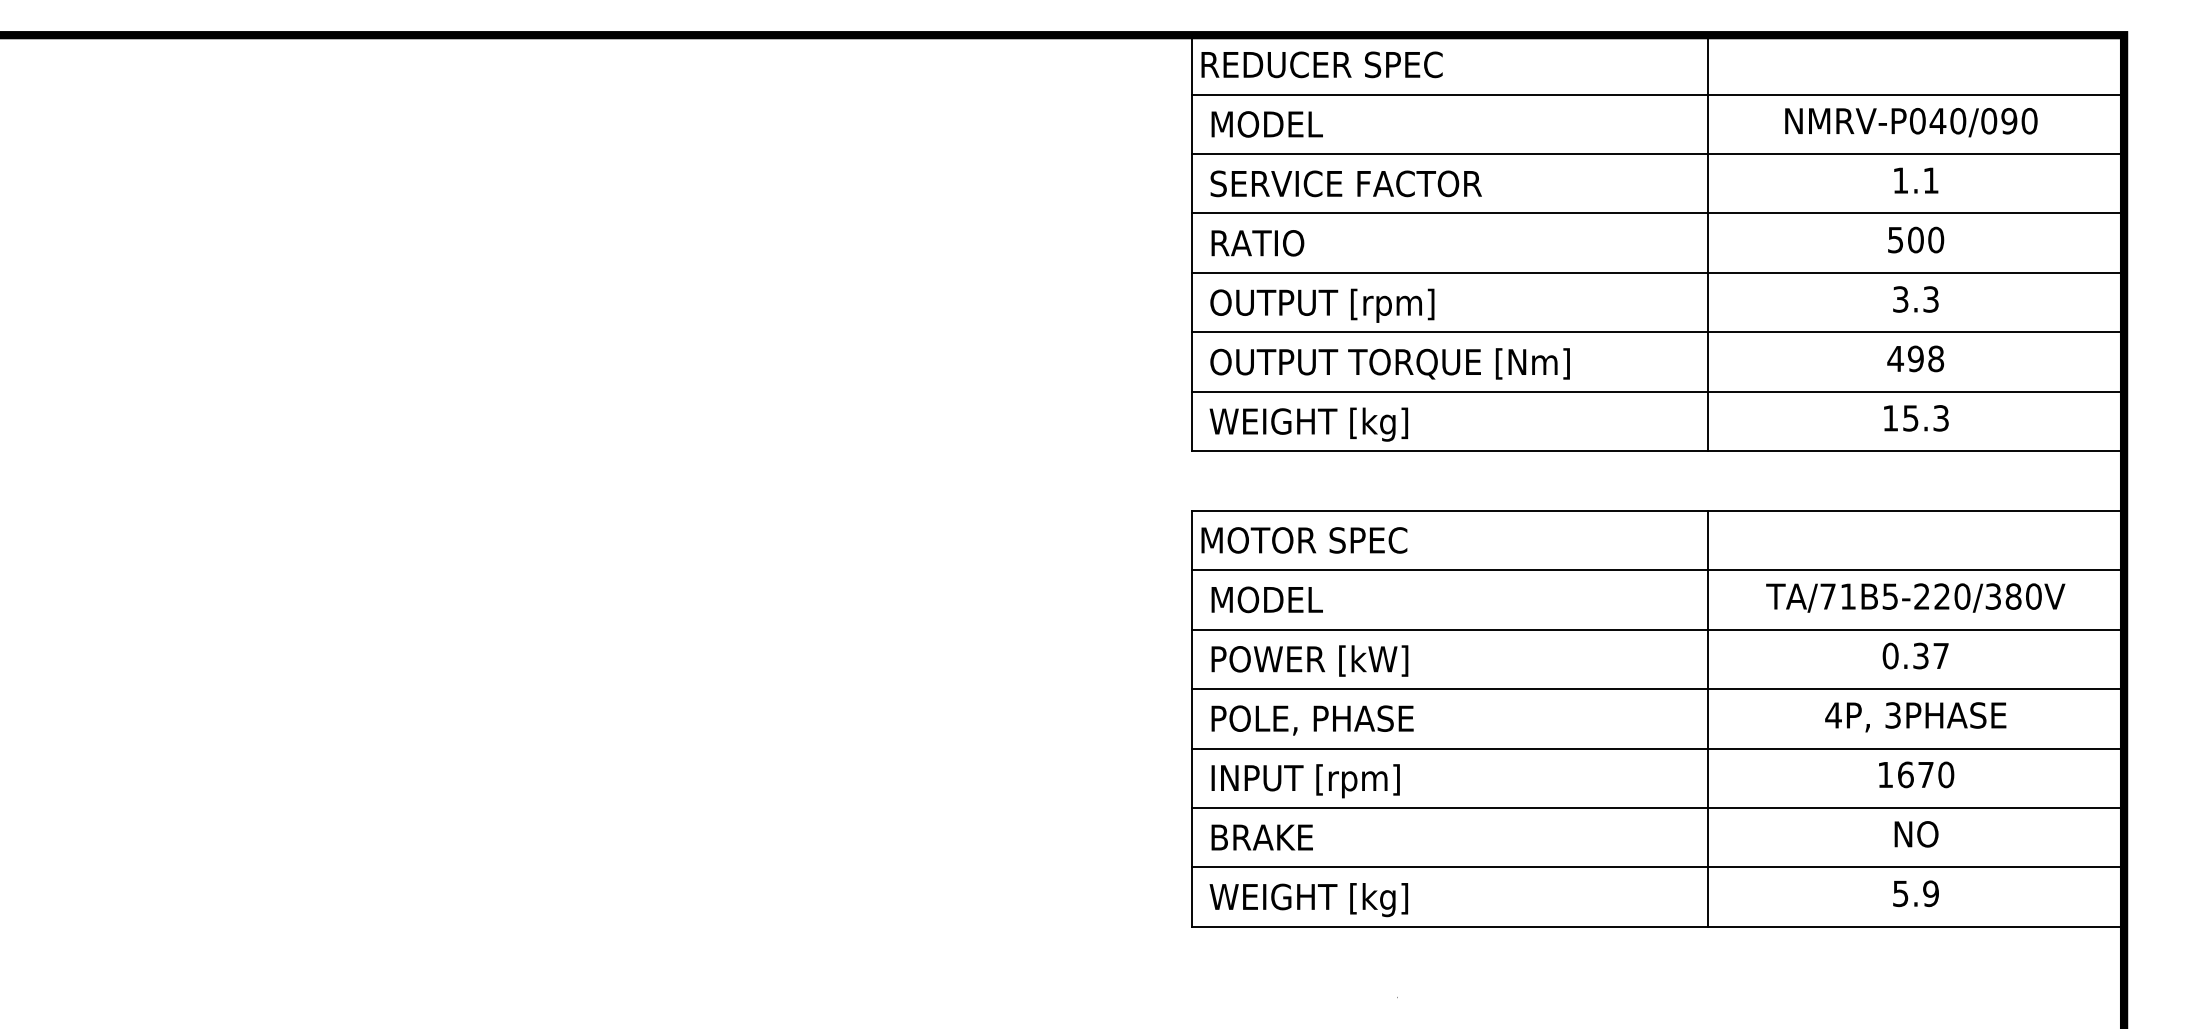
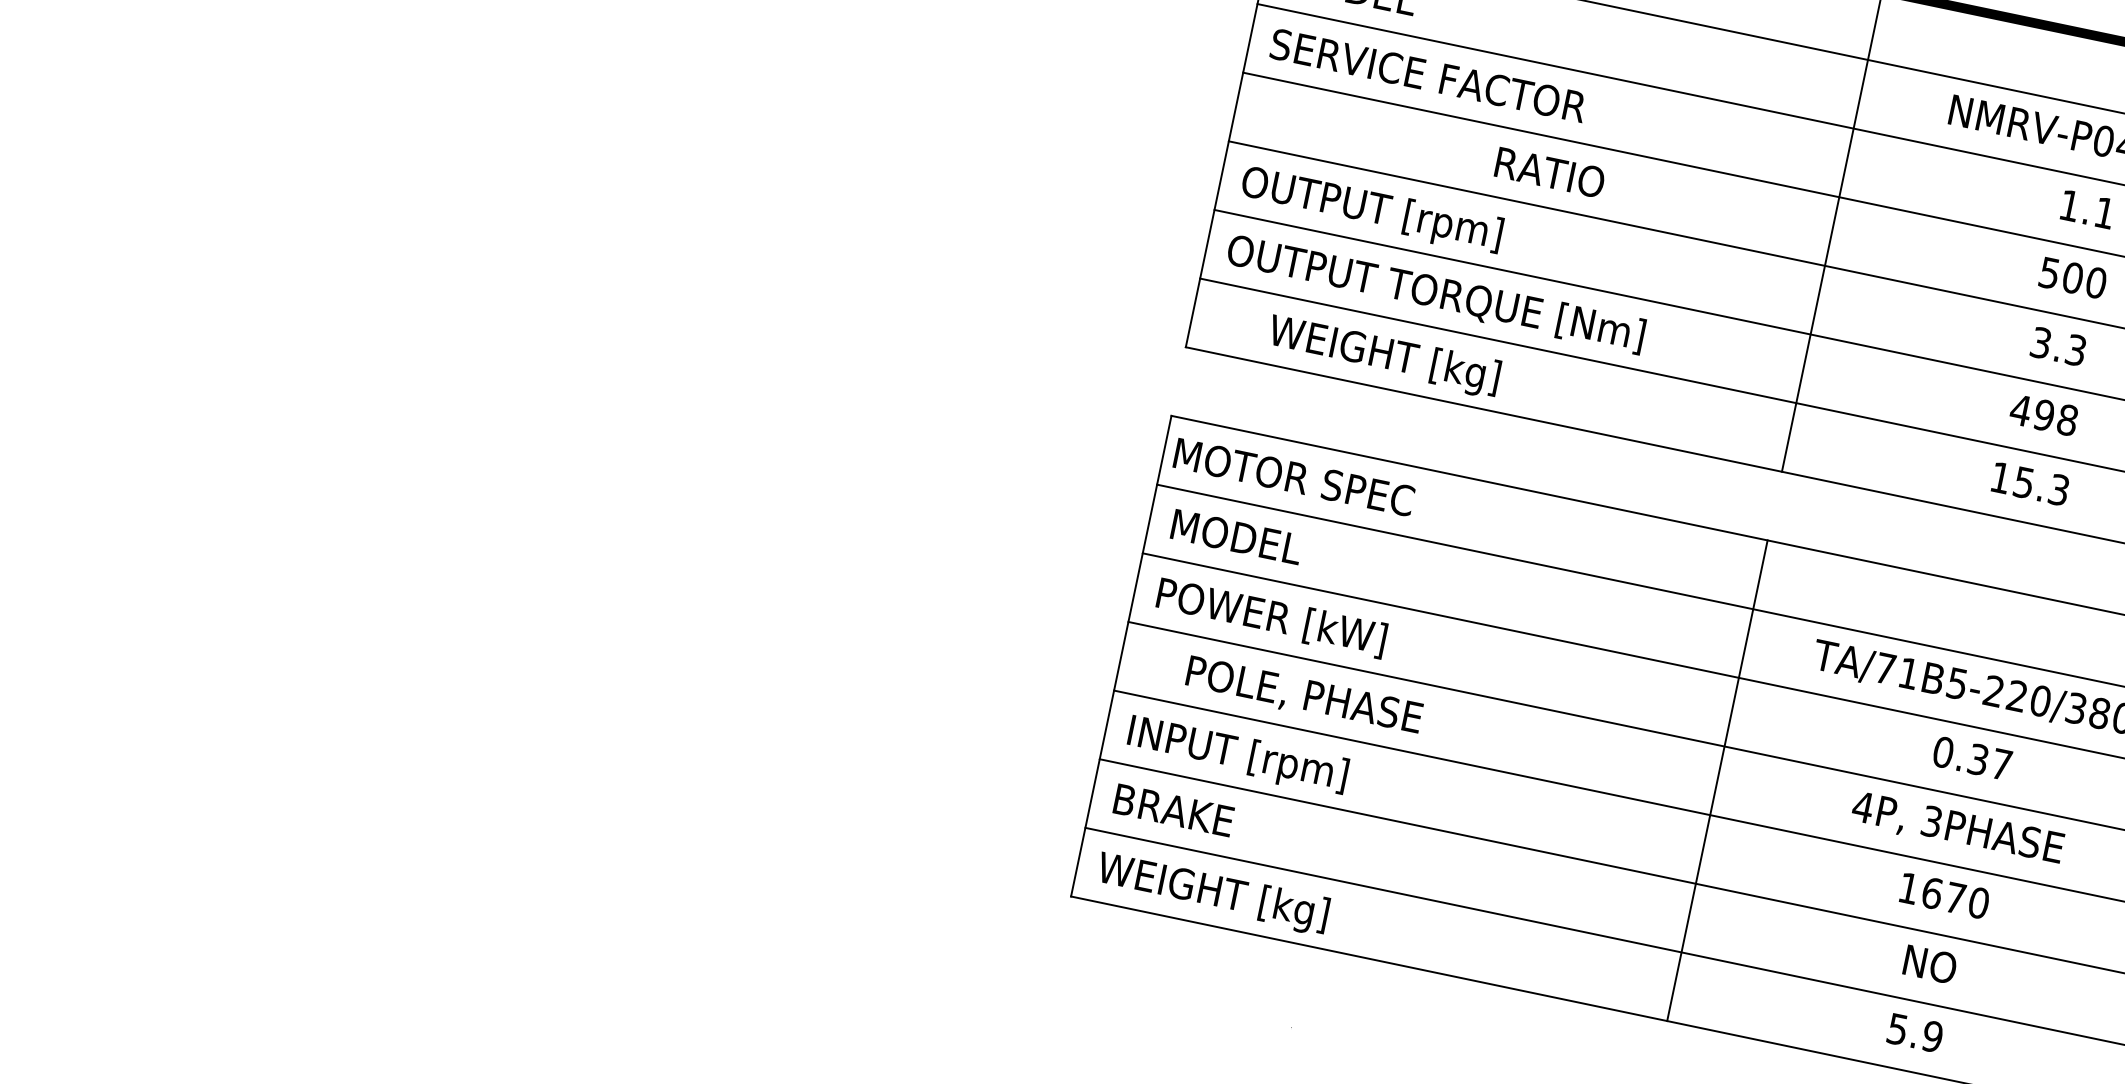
text: (1257, 243) -> (1549, 172), moved
text: (1308, 424) -> (1383, 356), moved
text: (1312, 720) -> (1304, 696), moved

